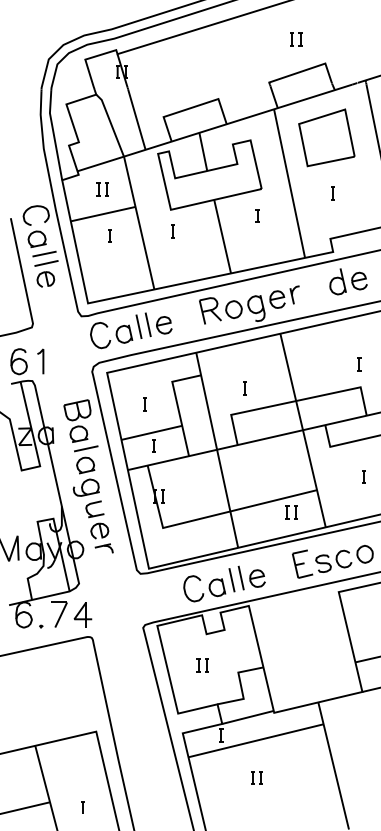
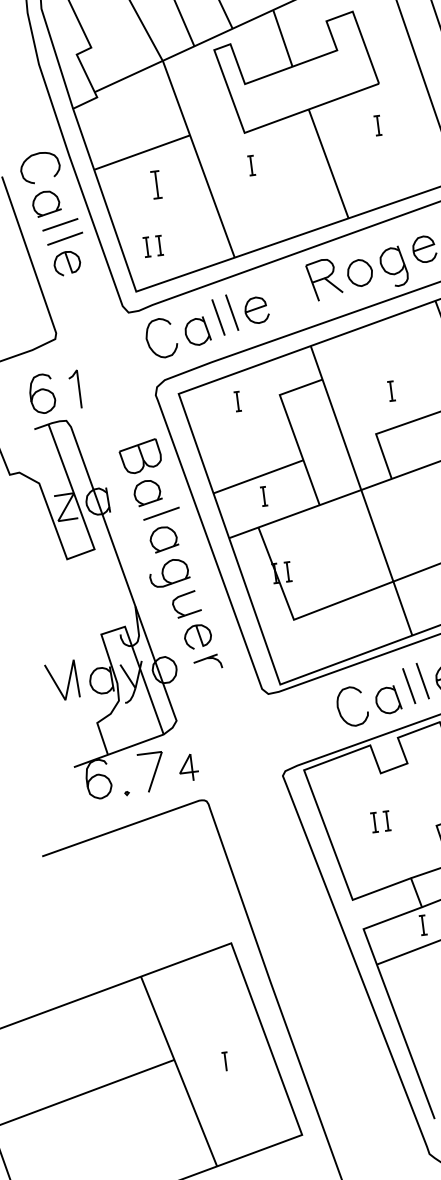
part: (102, 189) -> (152, 246), moved
part: (109, 235) -> (155, 183), size x1.4
part: (144, 404) -> (237, 401), moved
part: (82, 614) -> (187, 767), size x0.7

